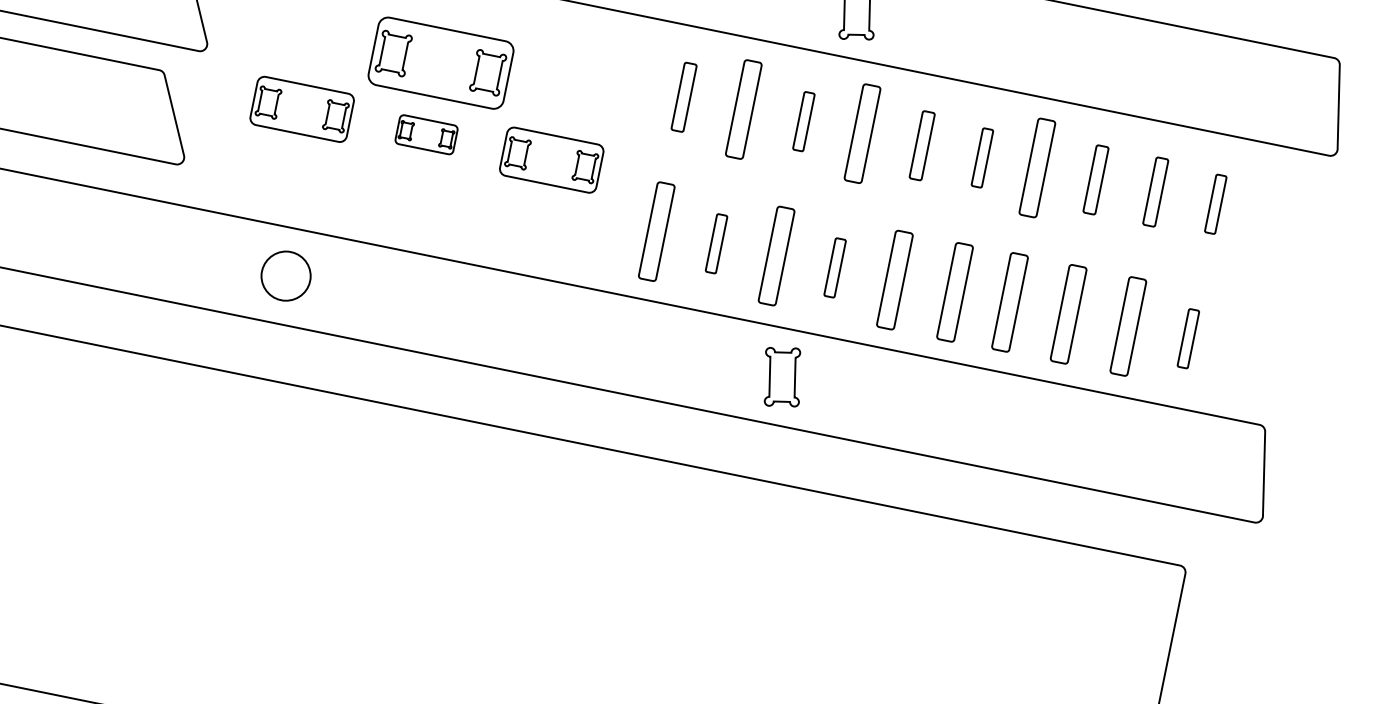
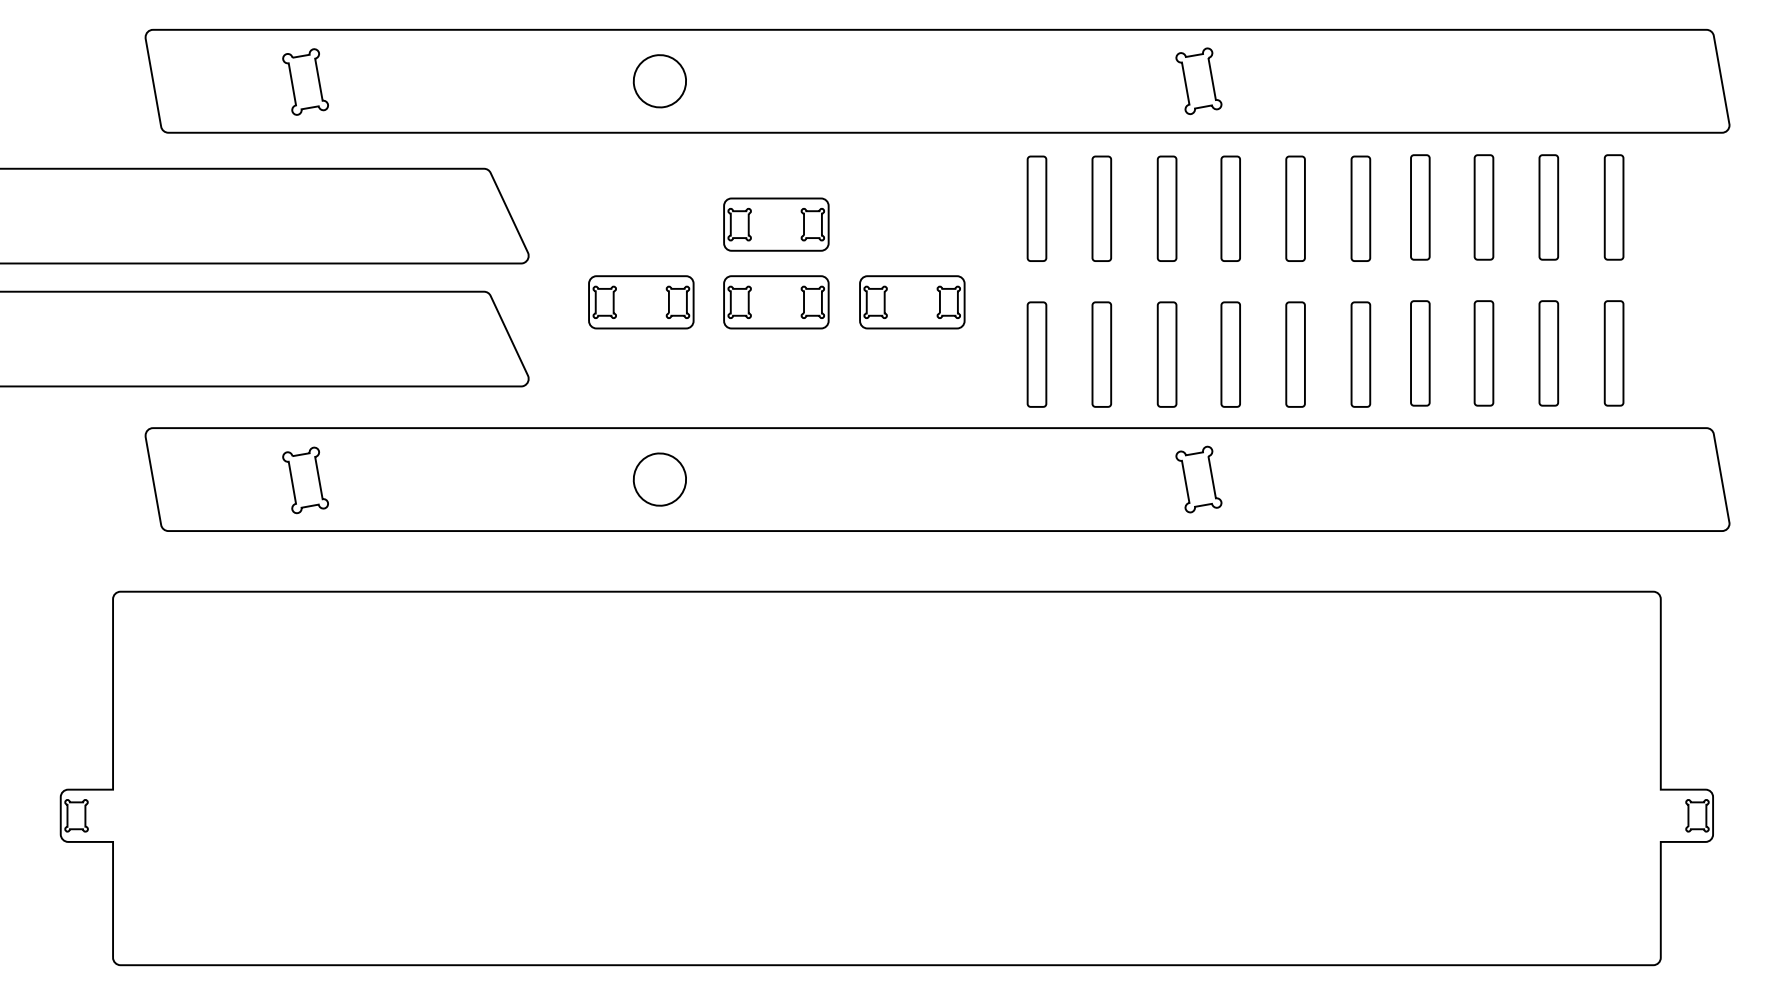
part: (441, 63) -> (776, 224), size x0.71
part: (683, 97) -> (1036, 208), size x1.43
part: (803, 121) -> (1166, 208), size x1.67
part: (426, 134) -> (776, 302), size x1.67
part: (922, 145) -> (1295, 208), size x1.43
part: (982, 157) -> (1360, 208), size x1.67
part: (1095, 179) -> (1483, 207), size x1.43
part: (1155, 192) -> (1548, 207), size x1.43
part: (1215, 204) -> (1613, 207), size x1.67
part: (716, 243) -> (1101, 354), size x1.67
part: (834, 267) -> (1230, 354), size x1.67
part: (1187, 338) -> (1613, 353), size x1.67

